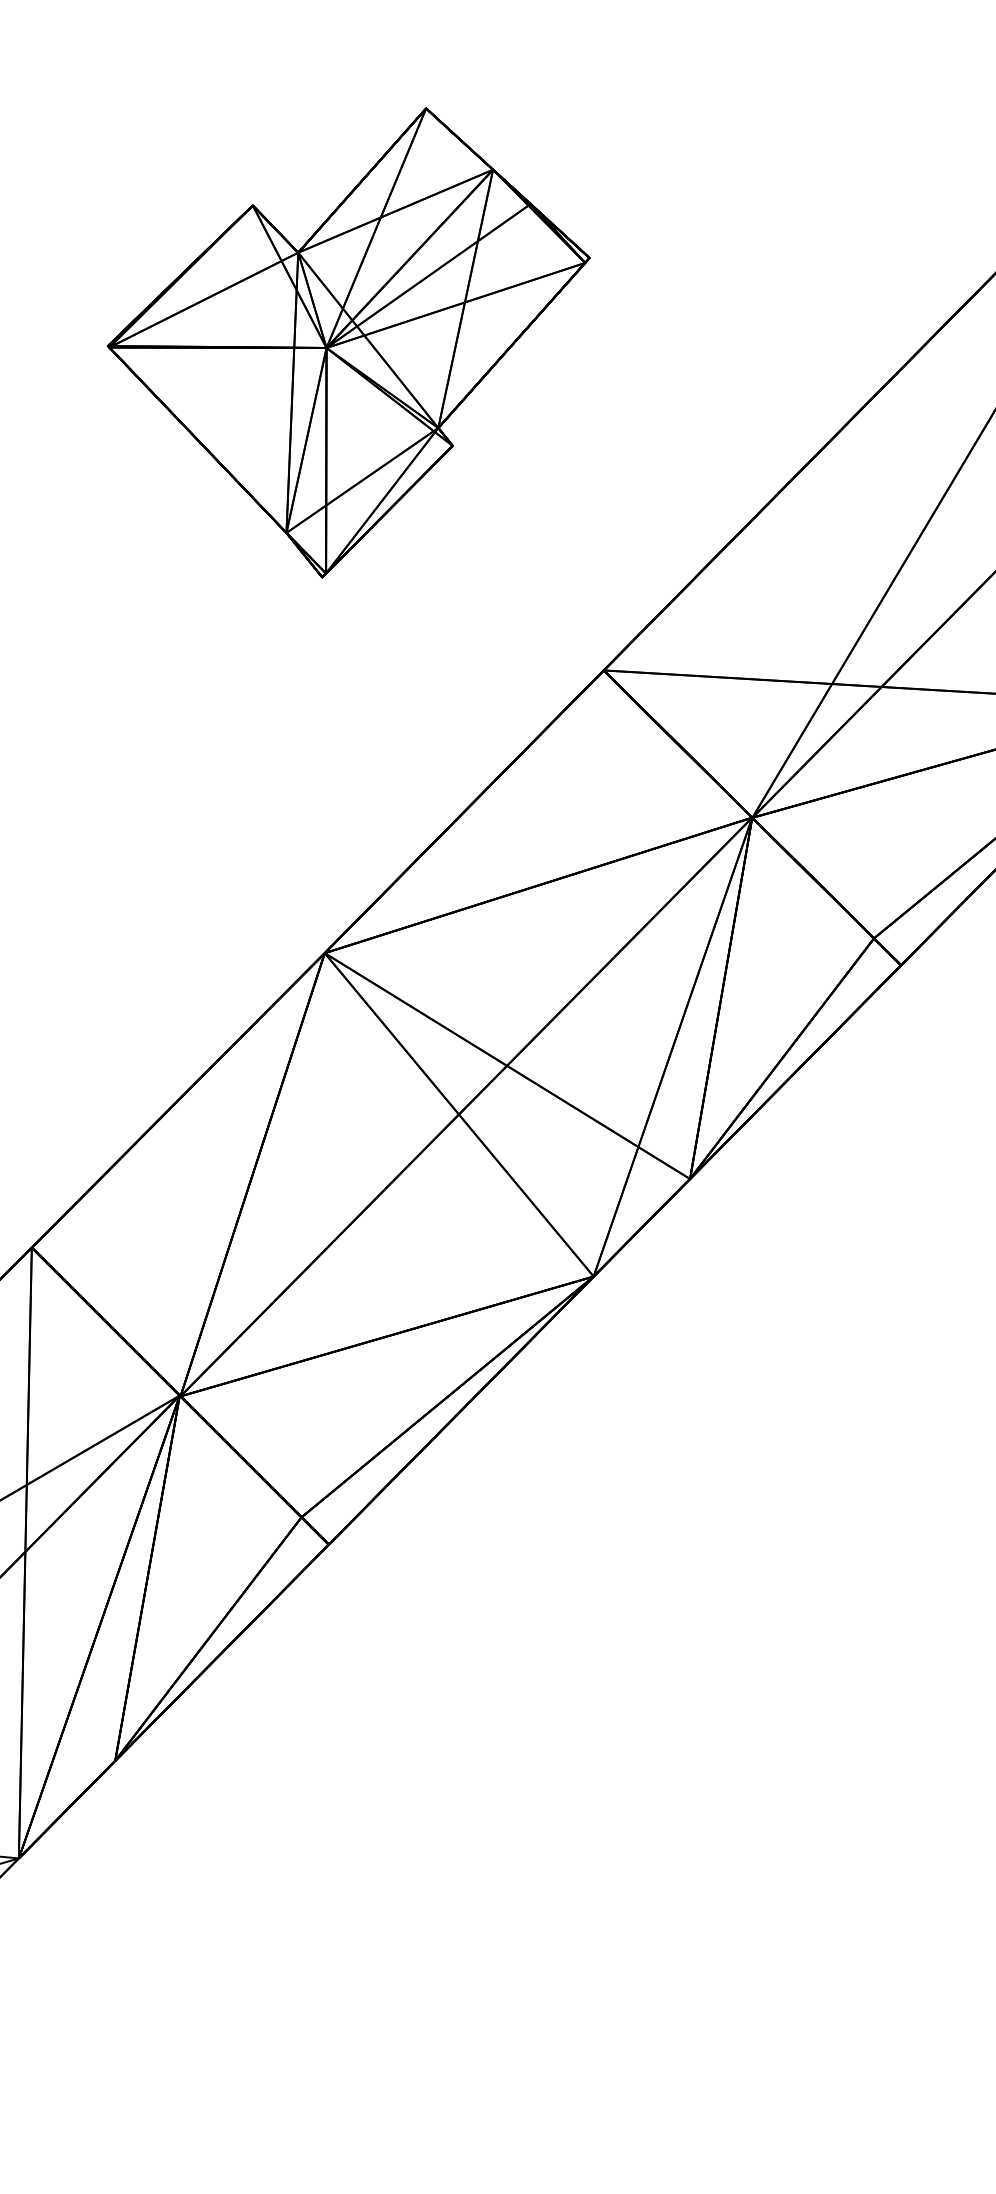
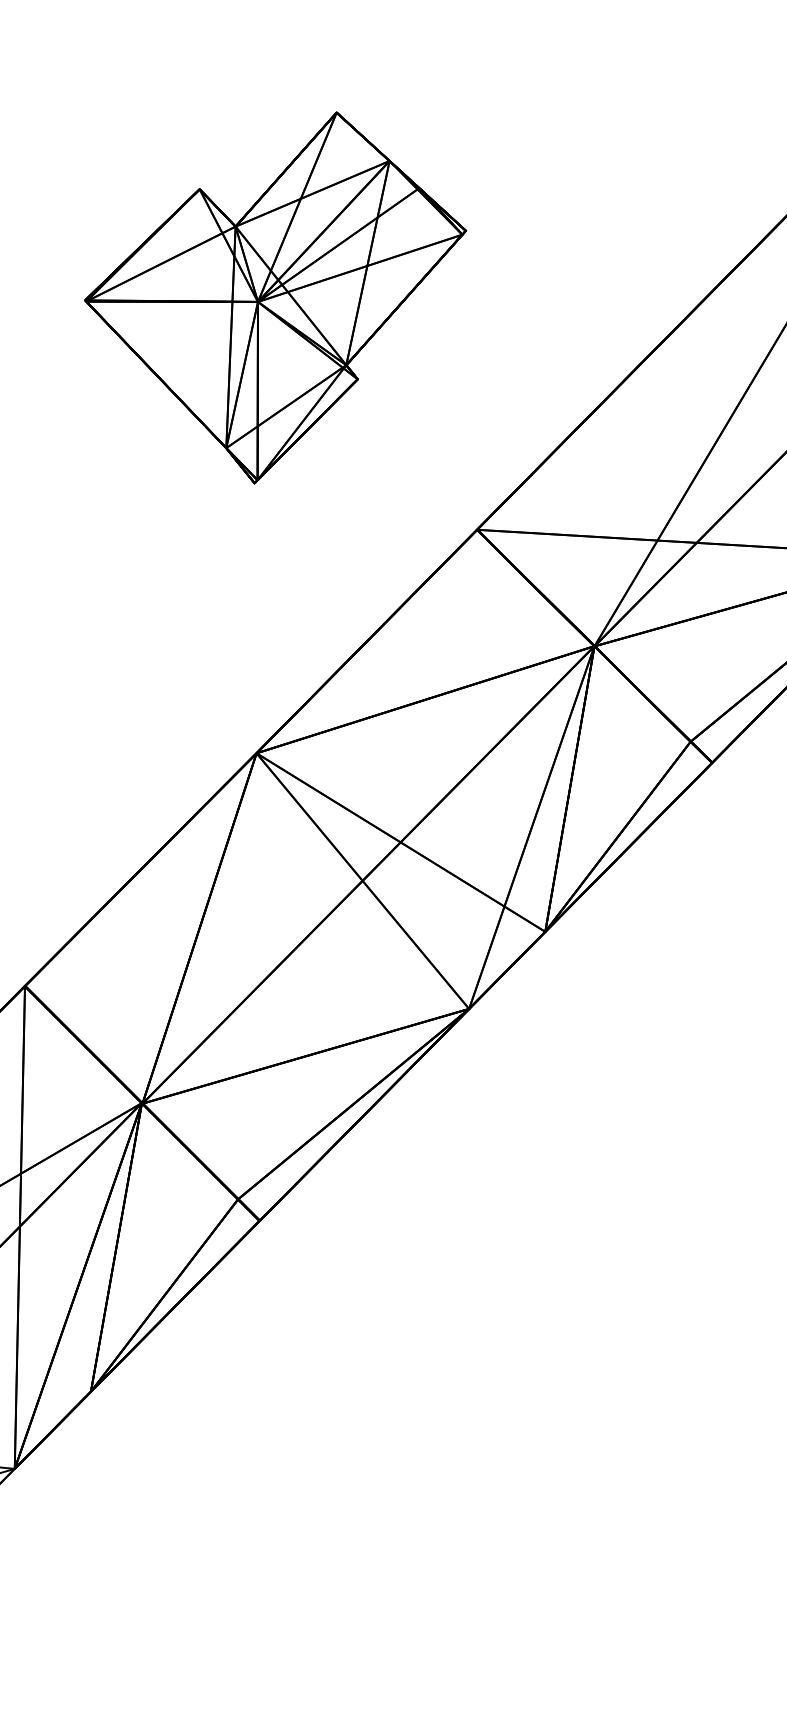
part: (348, 342) -> (275, 297), moved

